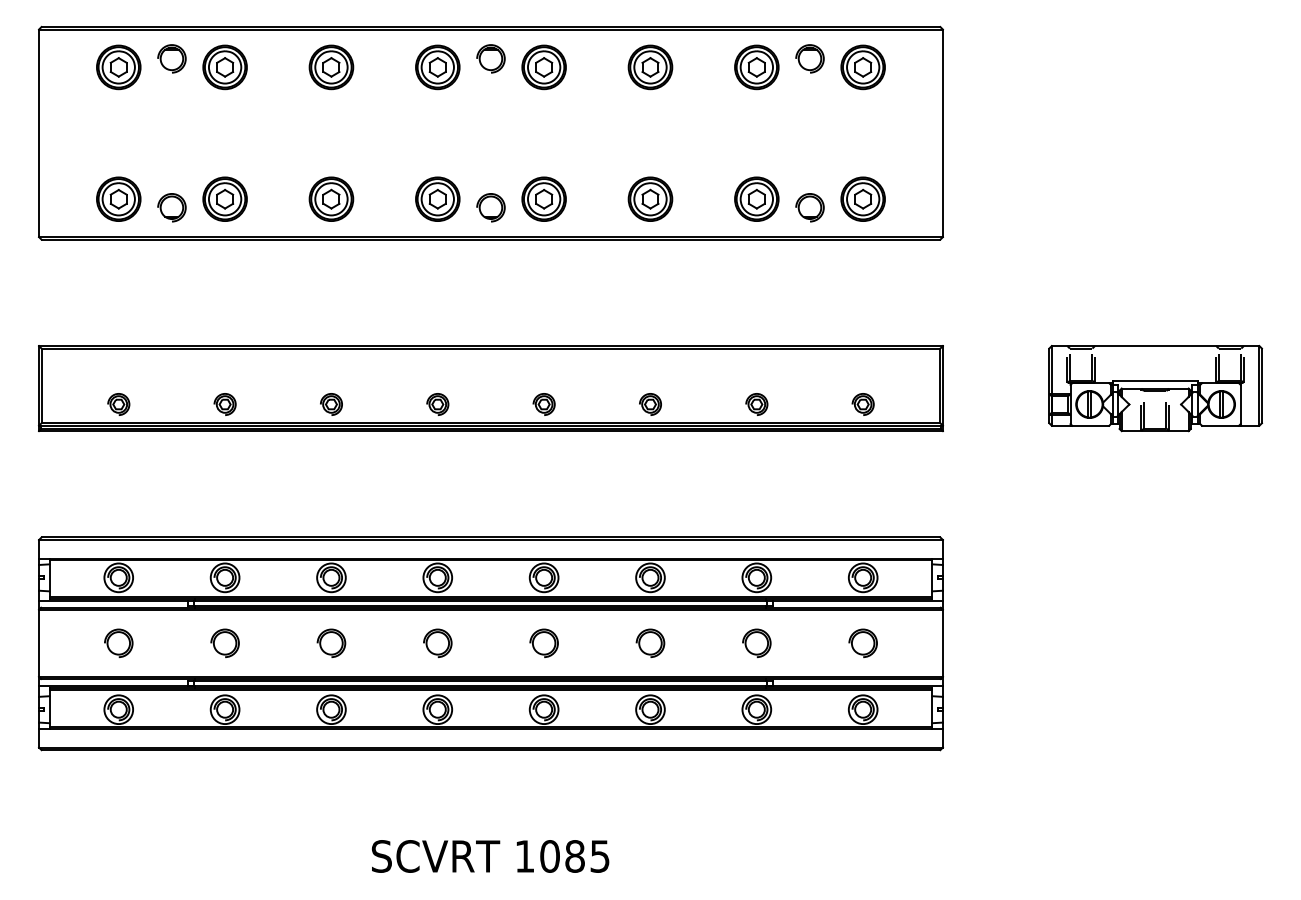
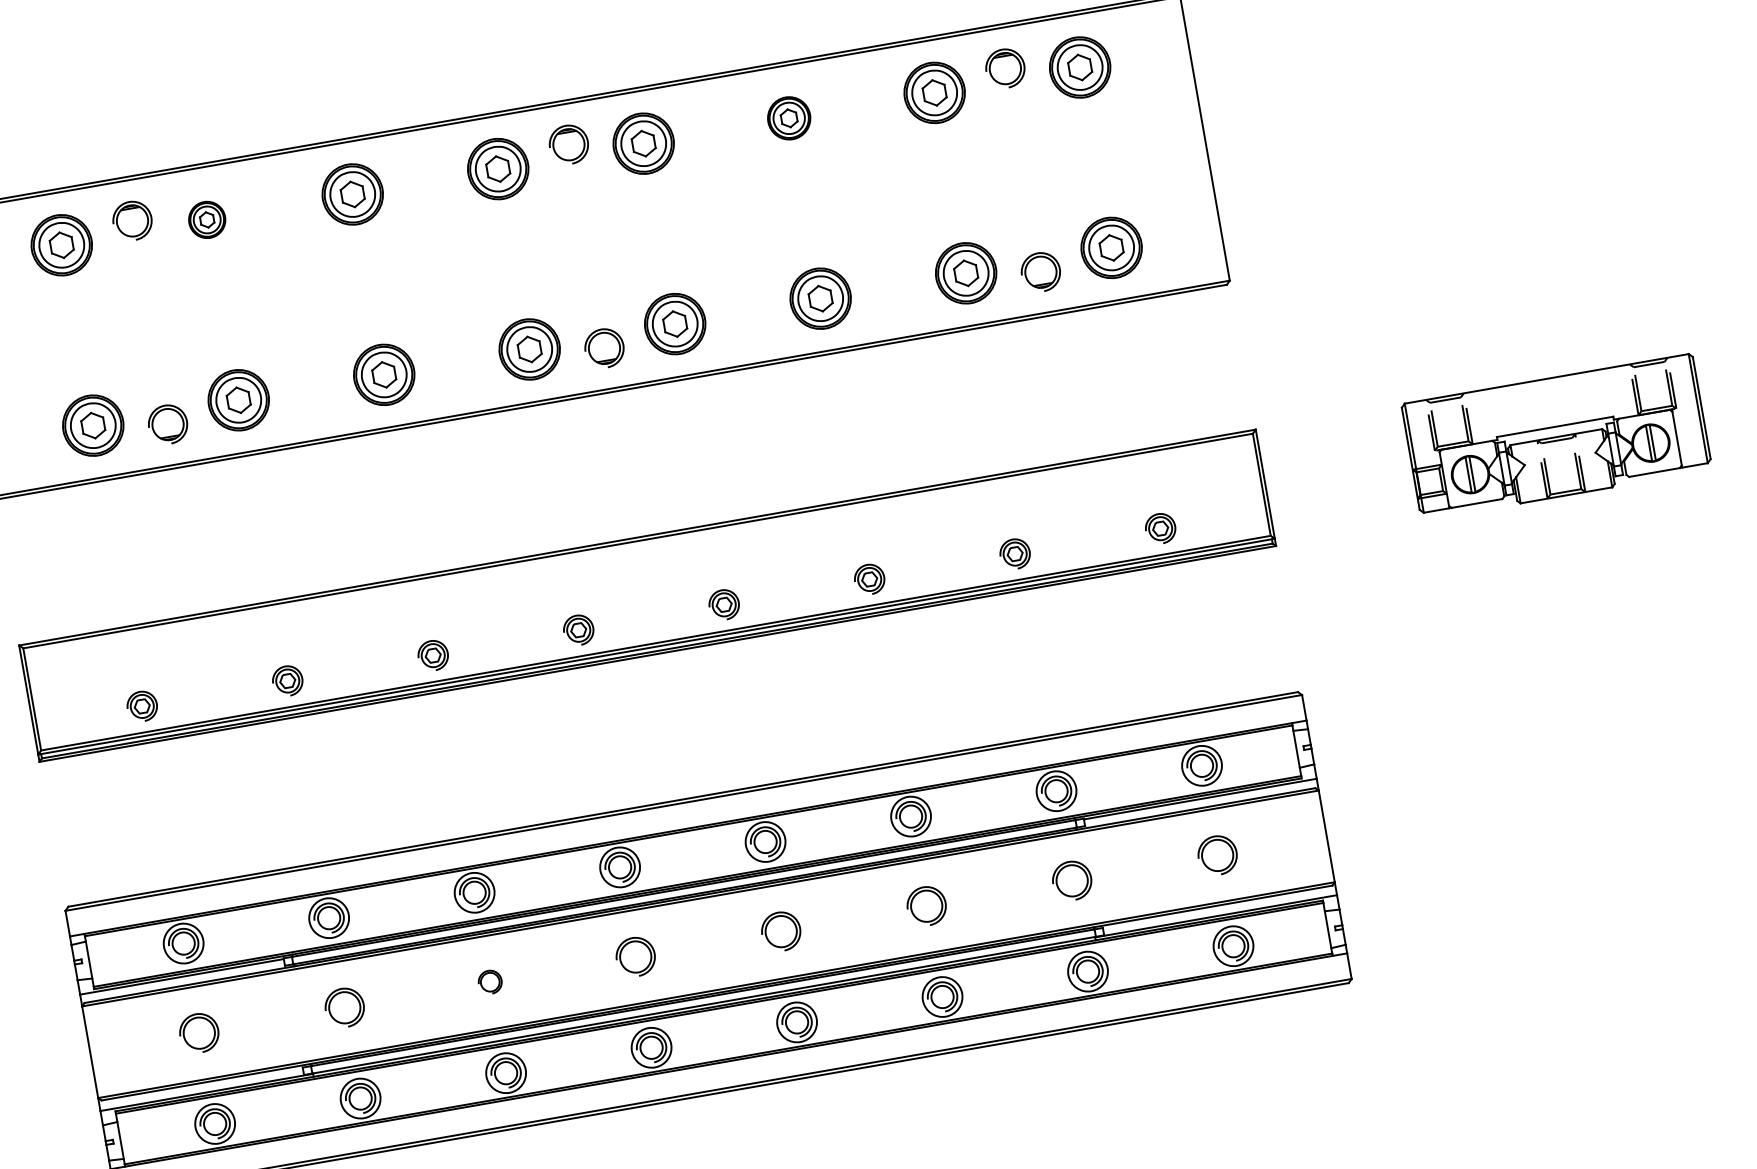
part: (224, 67) -> (206, 220), size x0.6
part: (650, 67) -> (789, 118), size x0.7
part: (331, 642) -> (490, 981), size x0.6

